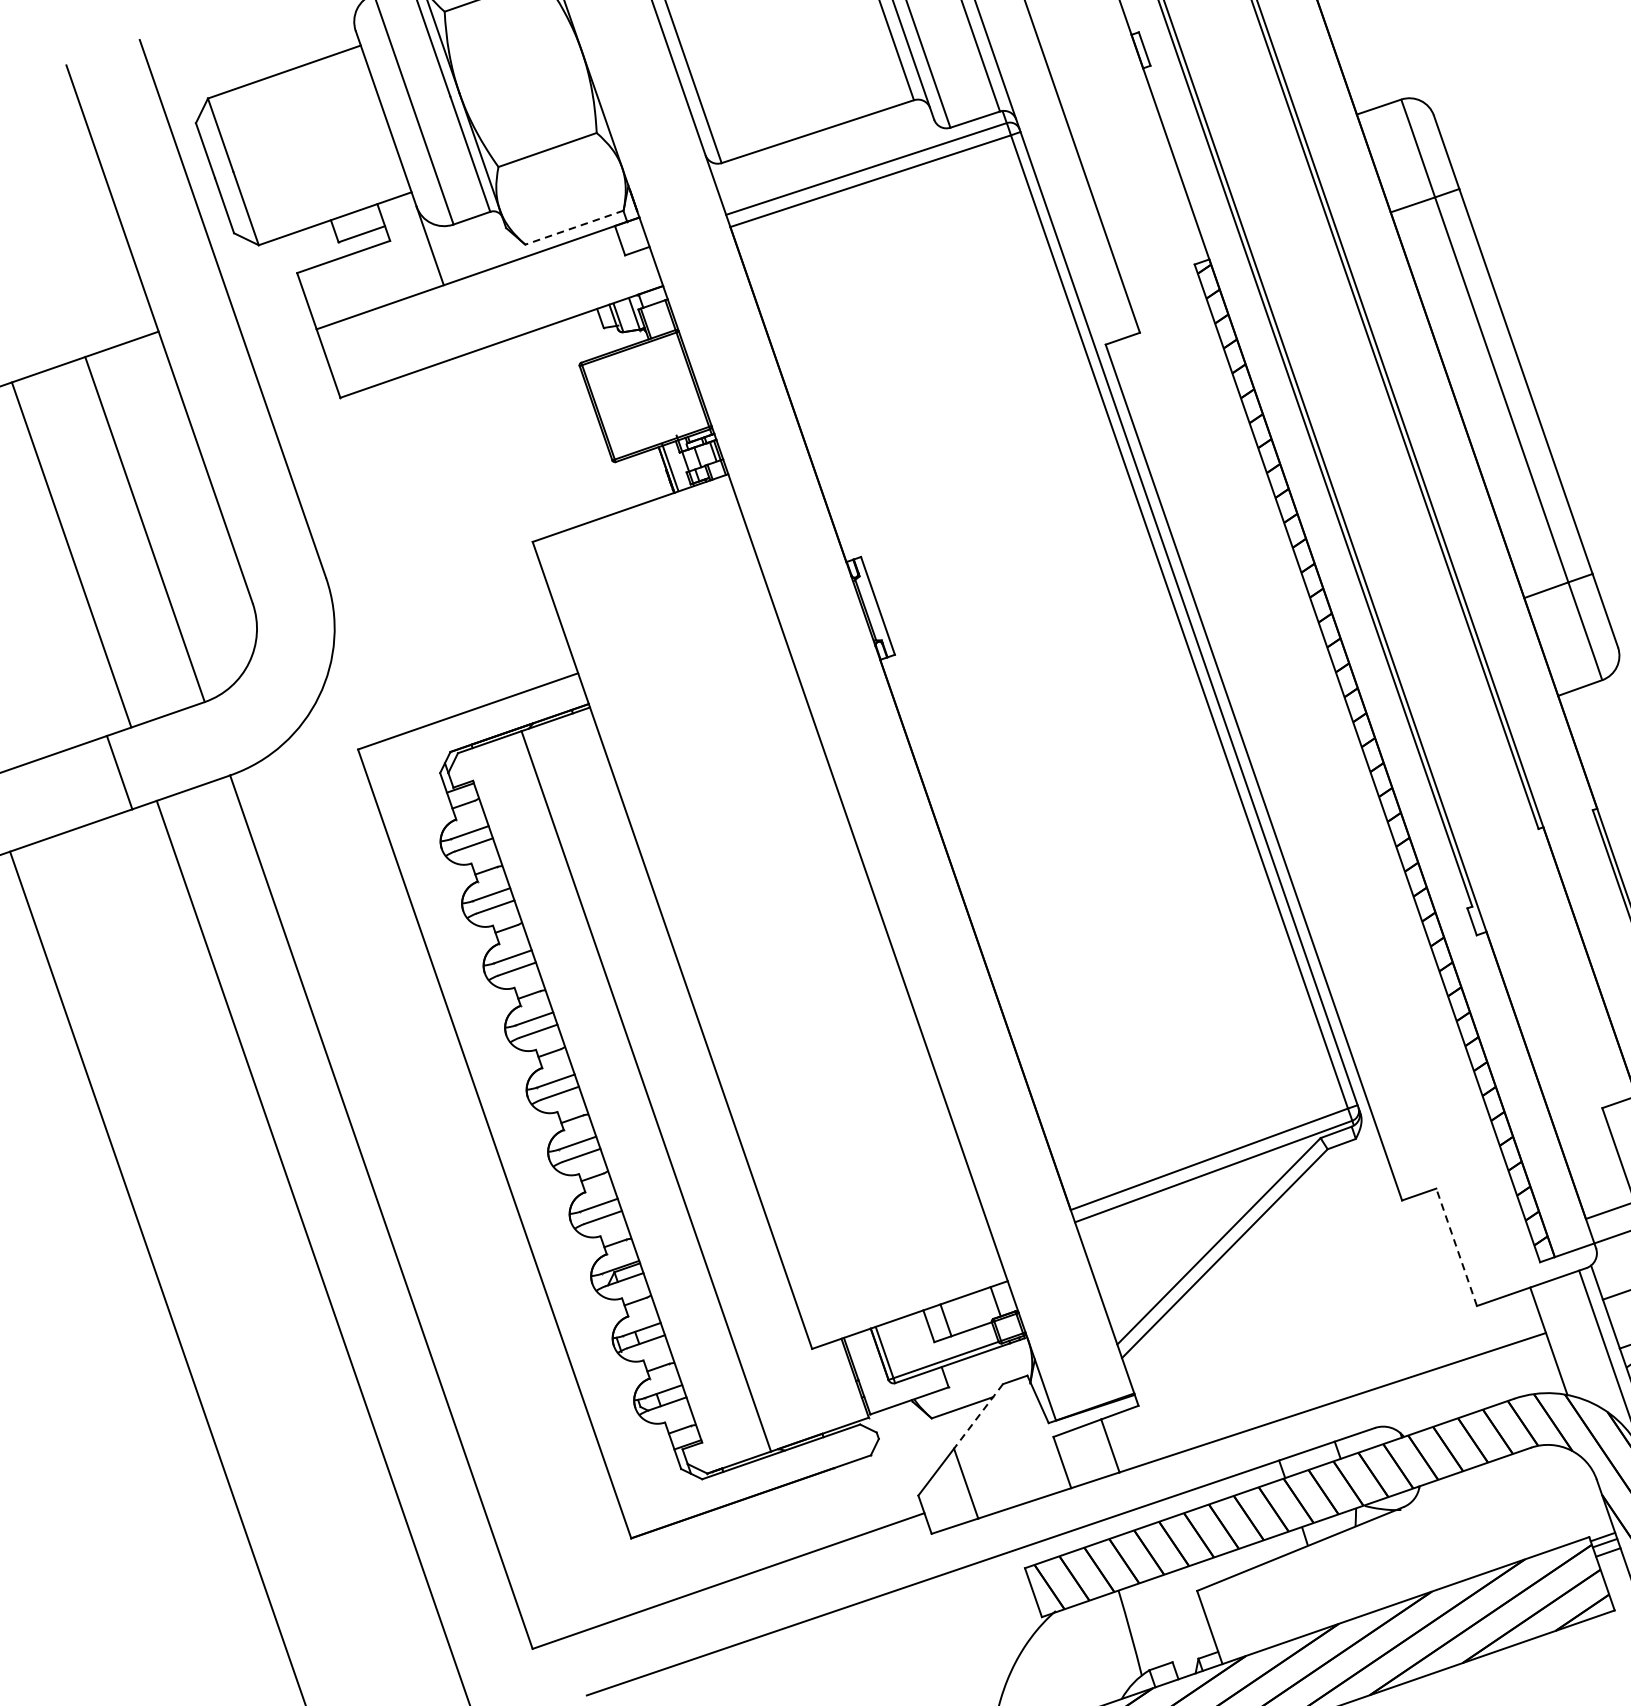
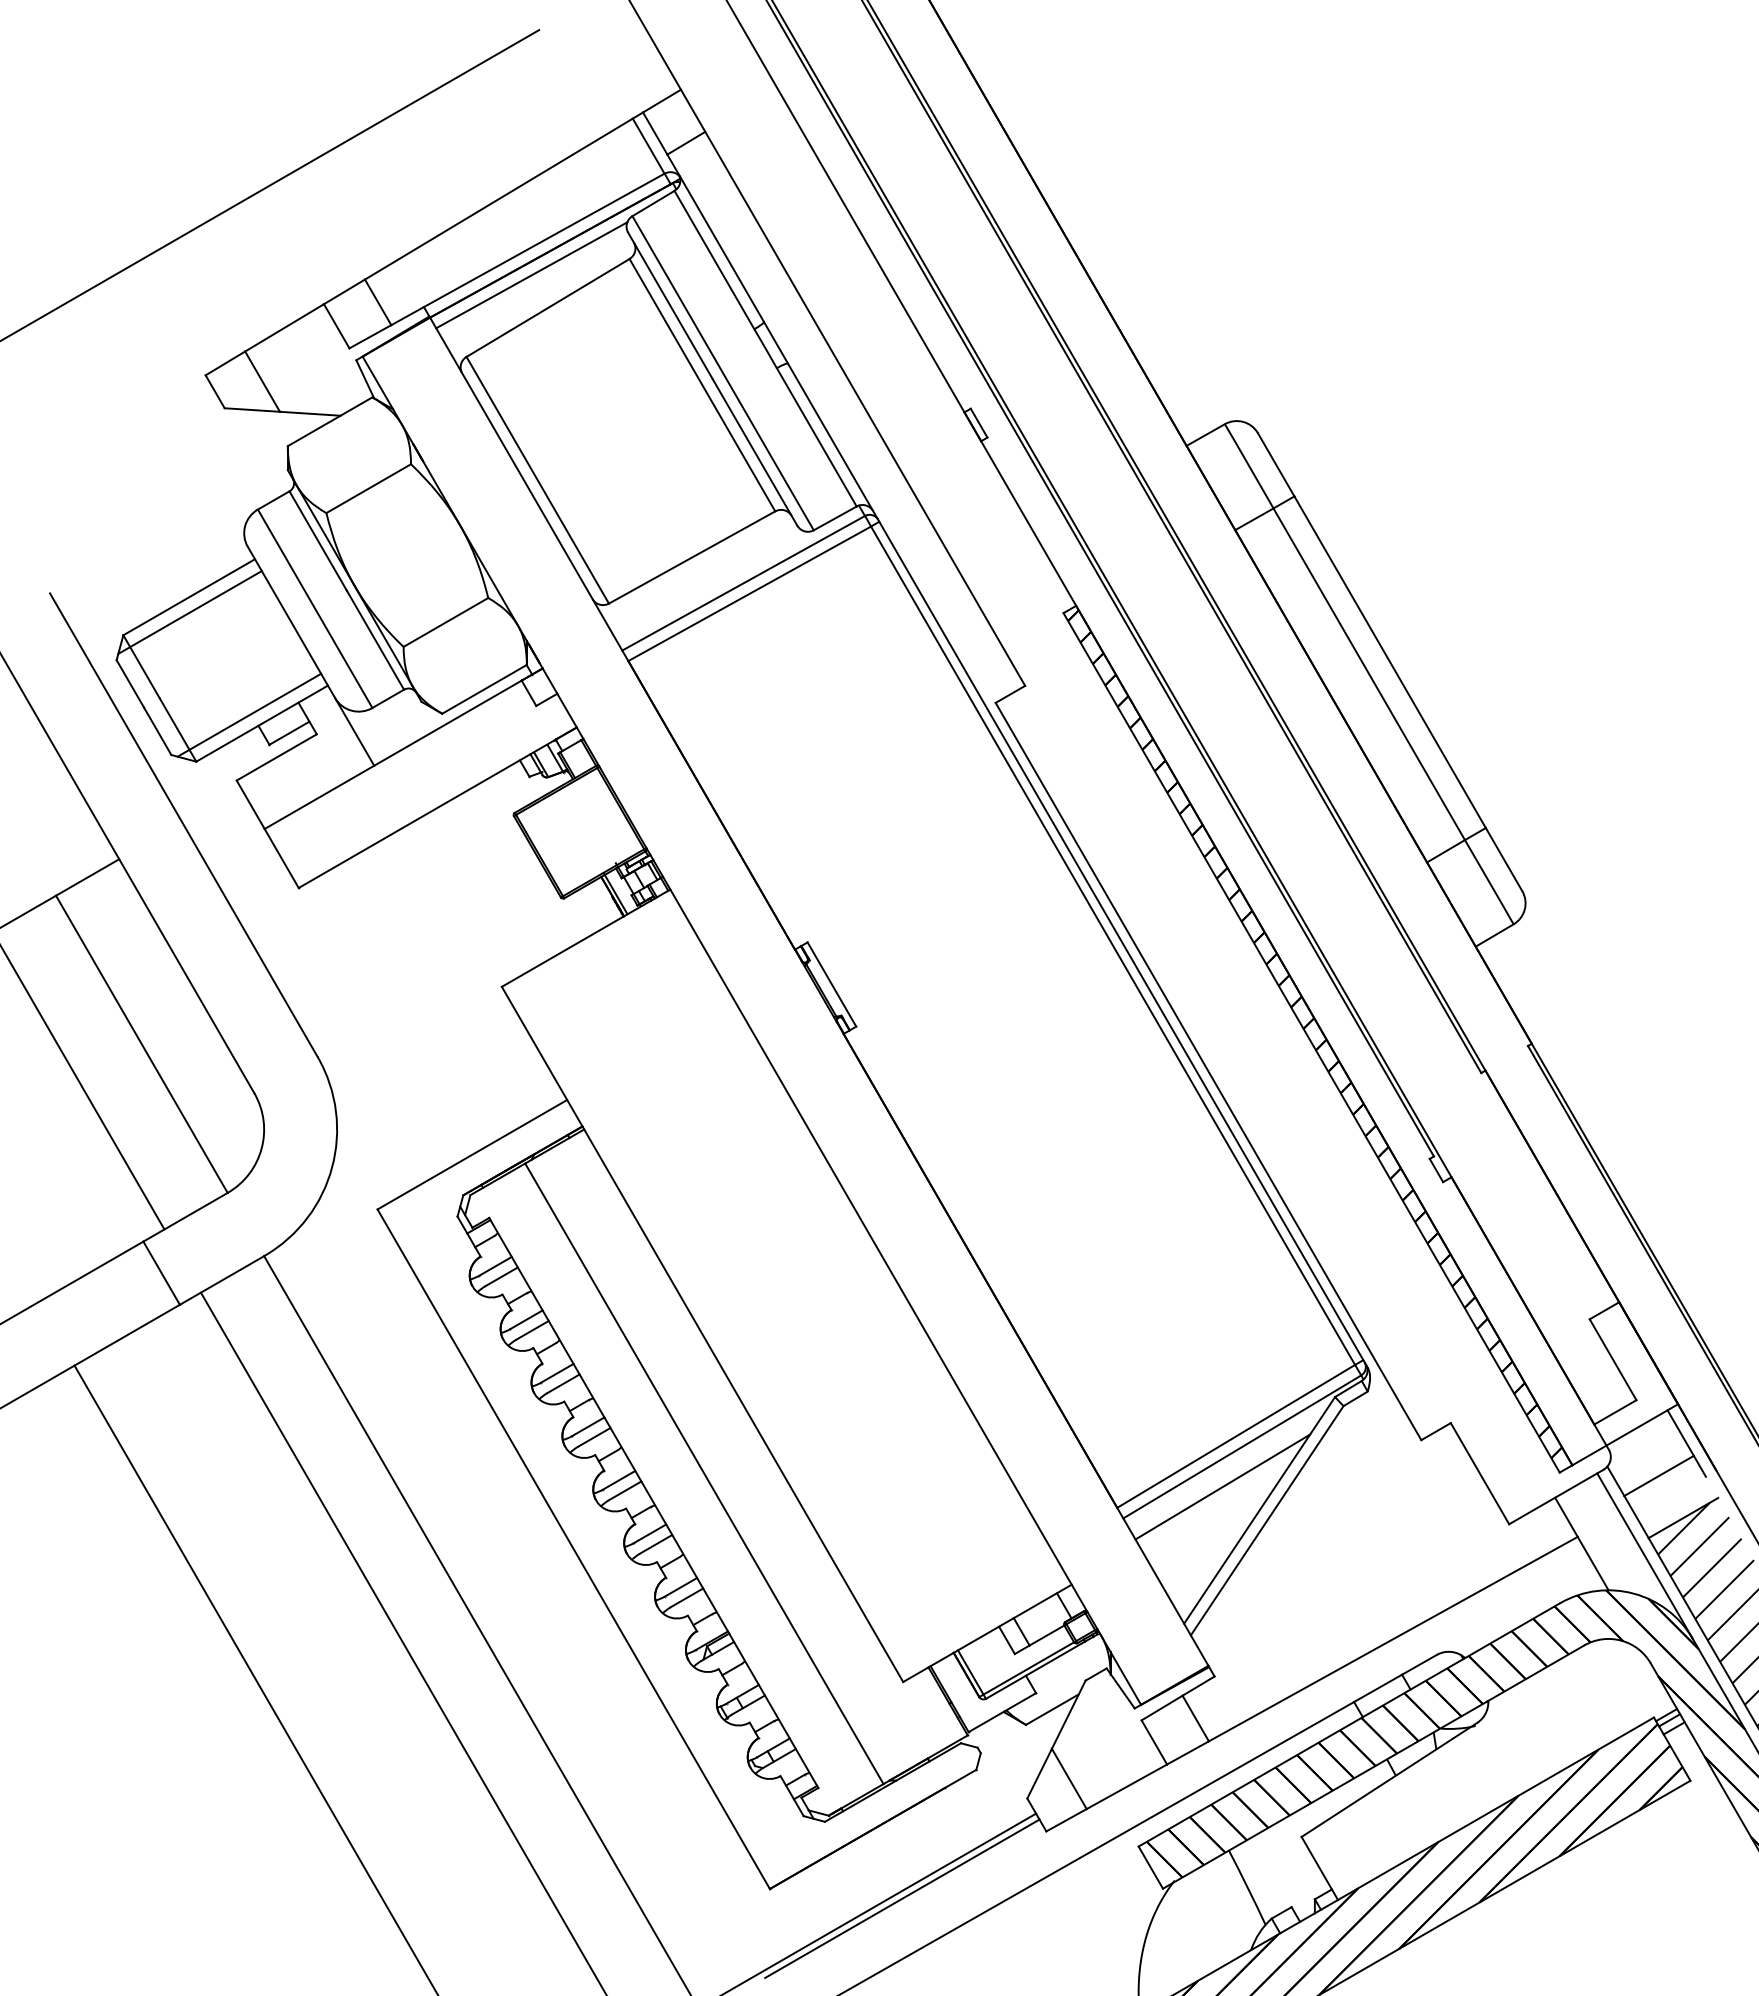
line: (281, 88) -> (189, 612), added
line: (323, 206) -> (249, 714), added
line: (574, 227) -> (484, 689), dashed -> solid
line: (1185, 1208) -> (1222, 1486), added
line: (1456, 1247) -> (1479, 1473), dashed -> solid
line: (978, 1417) -> (1068, 1715), dashed -> solid
line: (767, 1574) -> (902, 1898), added

